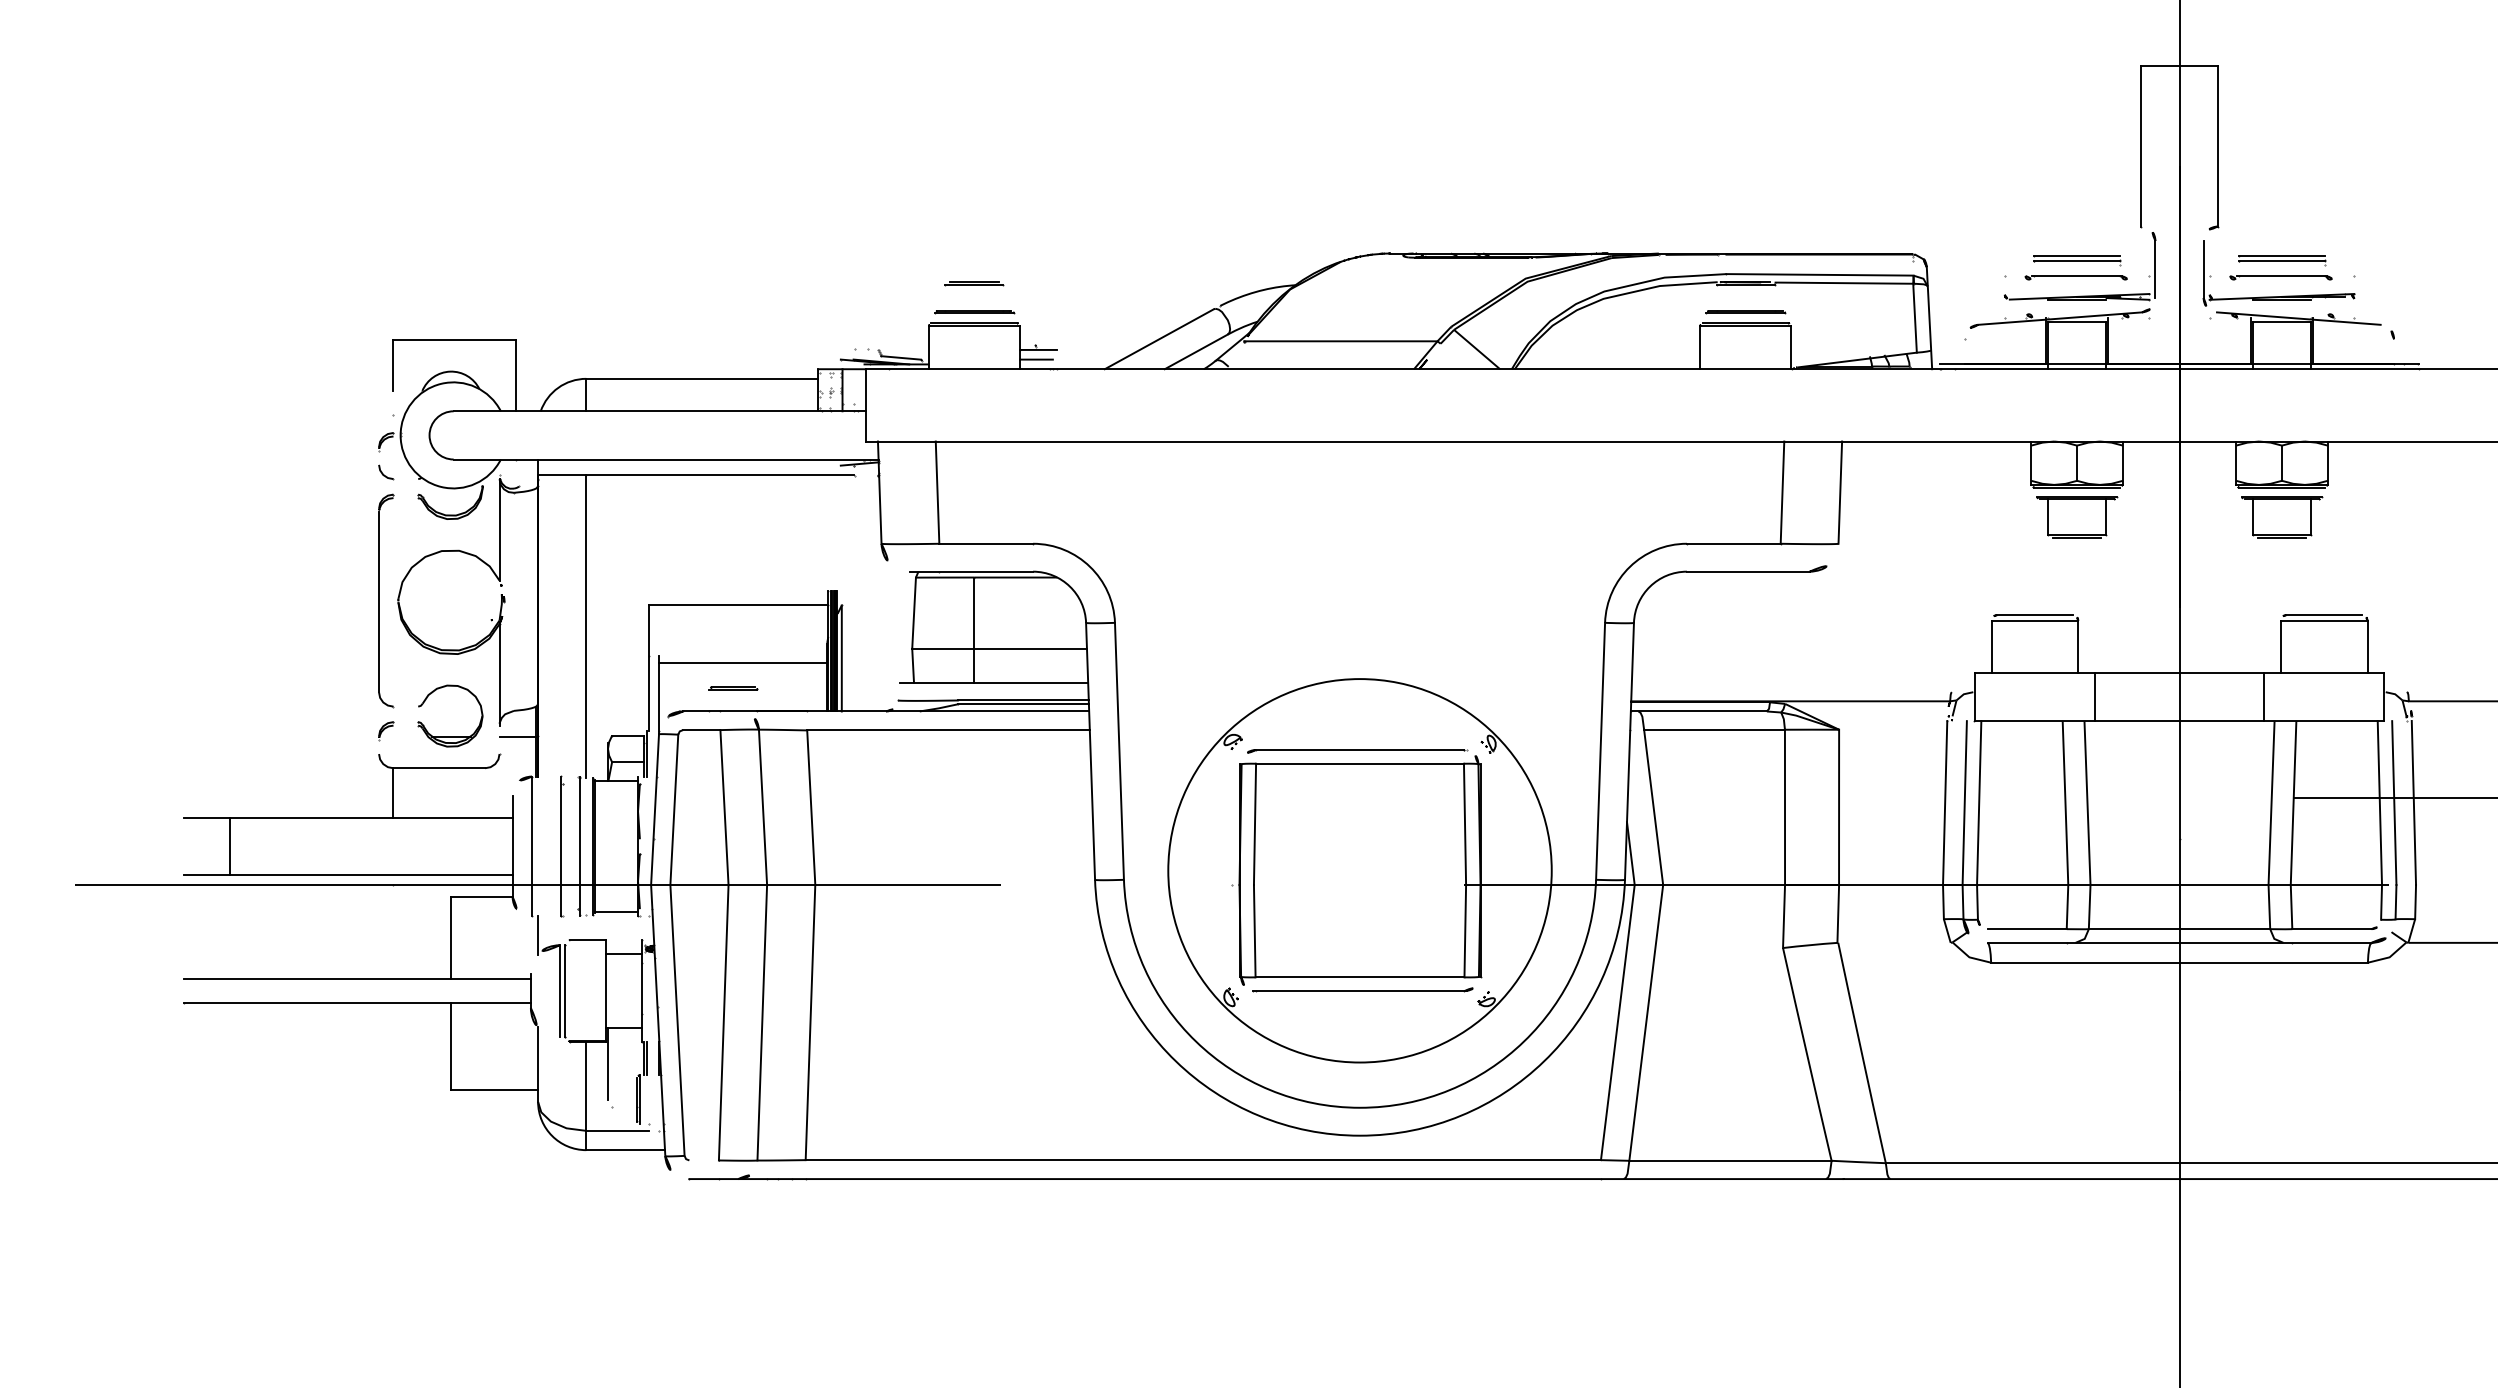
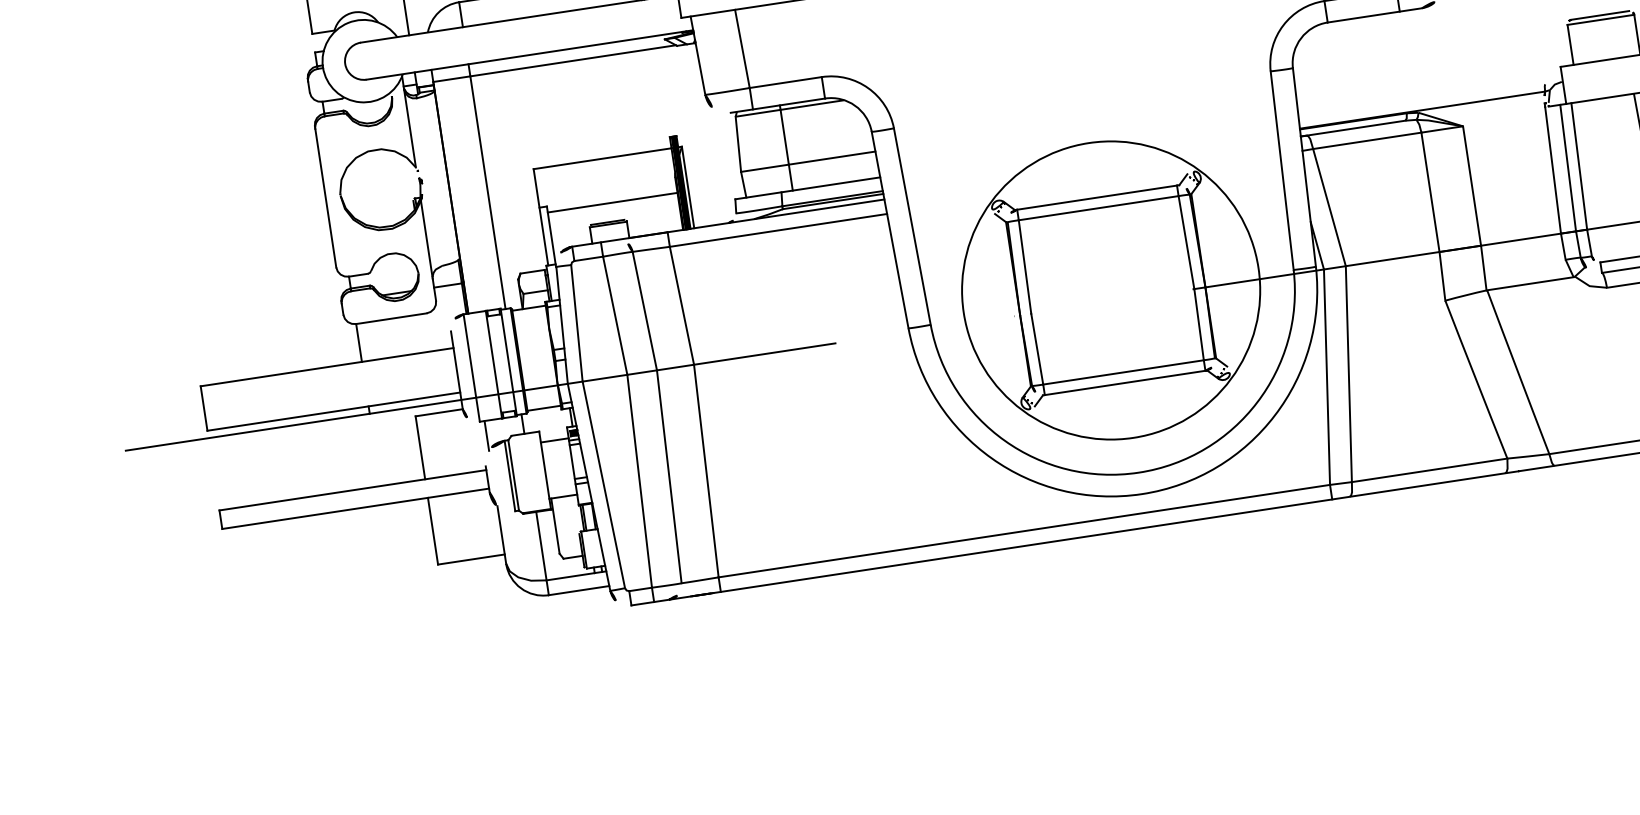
line: (229, 846) -> (203, 408), moved
line: (1894, 942) -> (1530, 283), added

